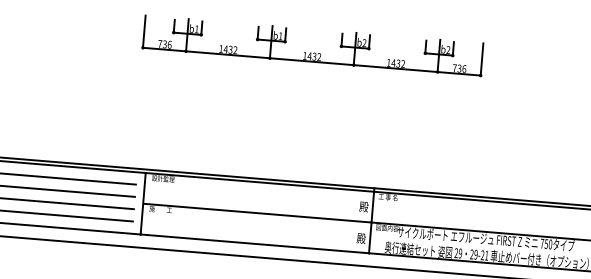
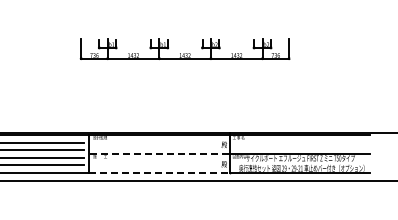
line: (257, 213) -> (159, 154), solid -> dashed
line: (254, 243) -> (159, 172), solid -> dashed

